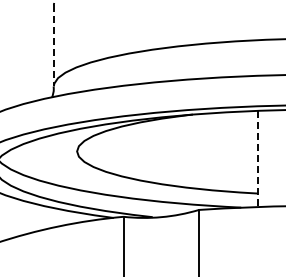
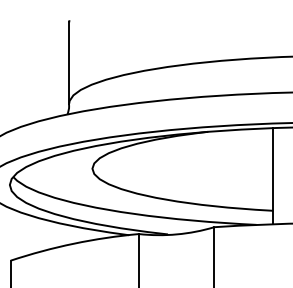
line: (54, 46) -> (69, 63), dashed -> solid
line: (258, 159) -> (273, 176), dashed -> solid

